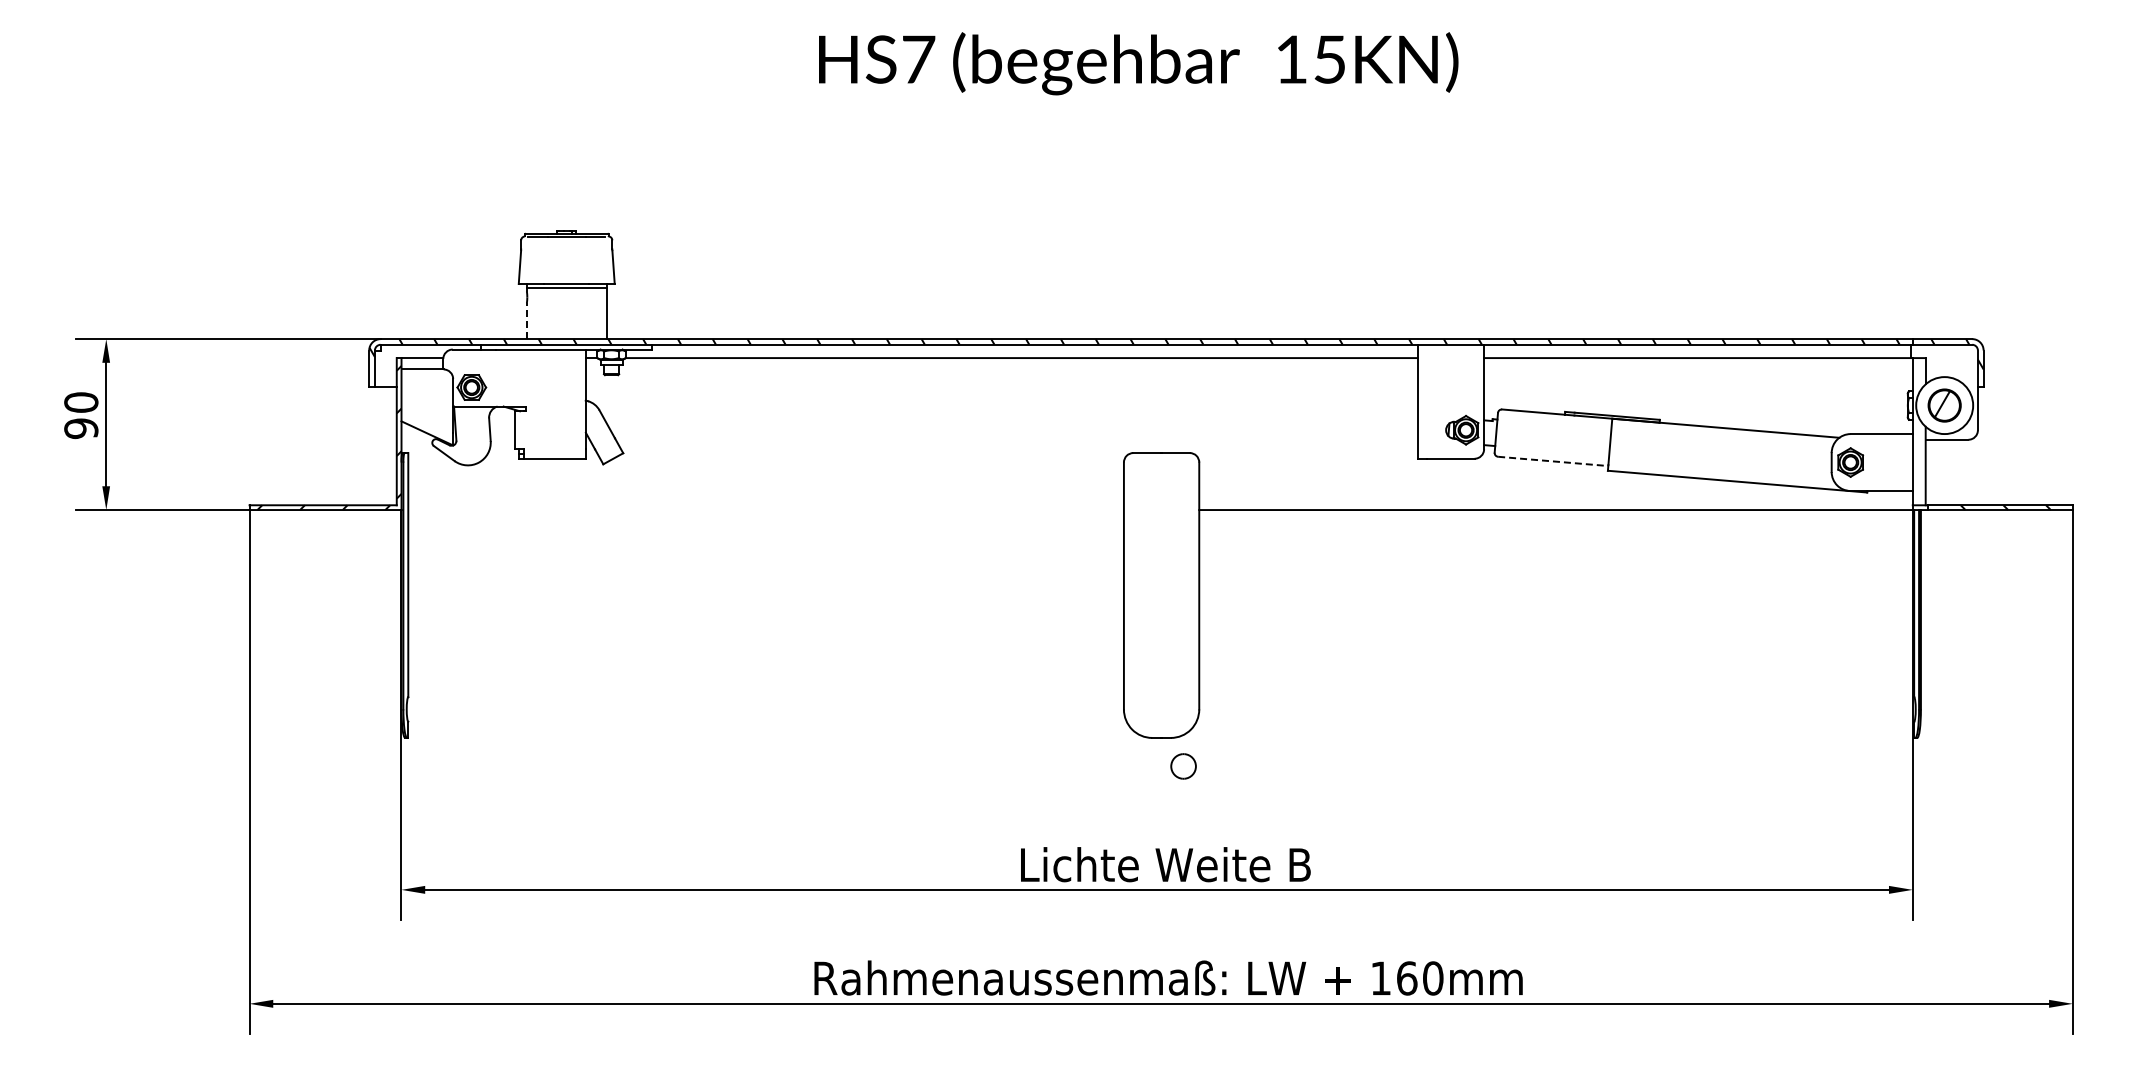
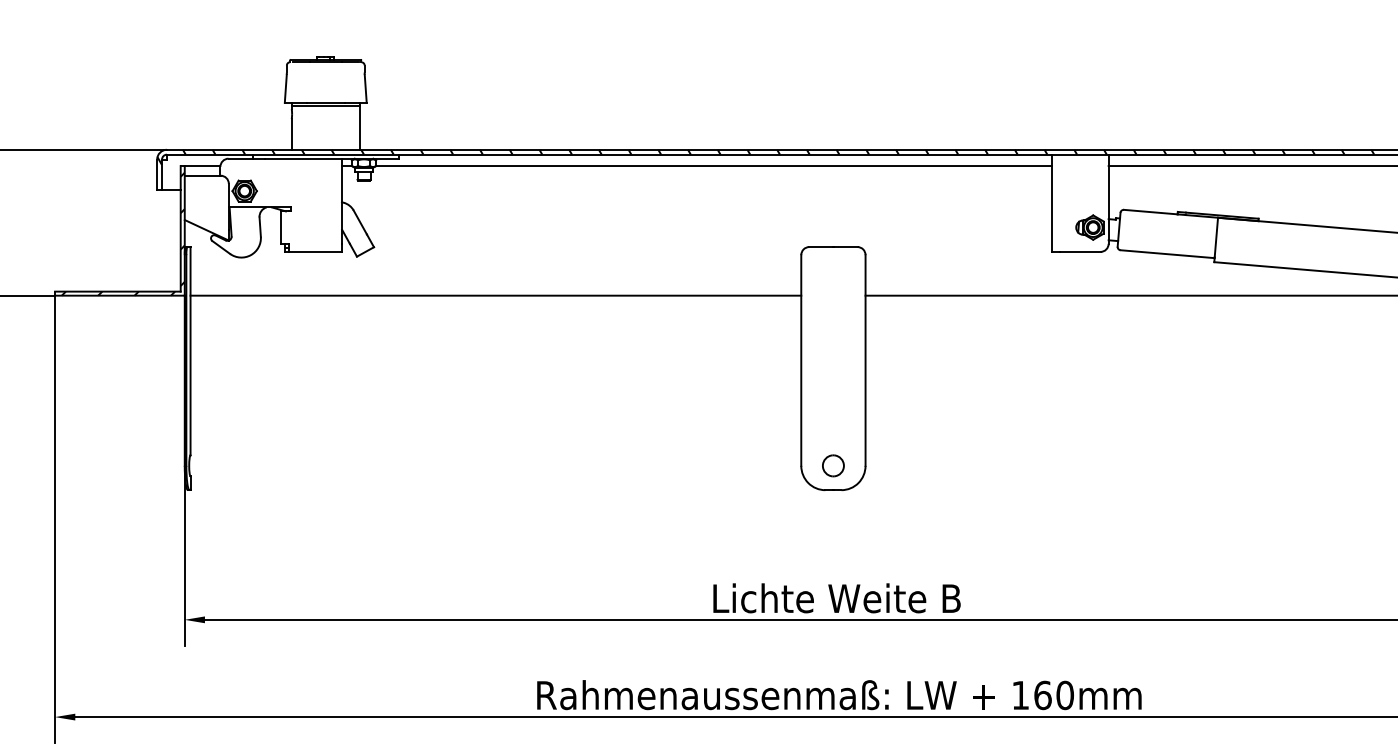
line: (526, 321) -> (291, 134), dashed -> solid
line: (1553, 461) -> (1167, 254), dashed -> solid
line: (765, 510) -> (495, 296), added
part: (1183, 766) -> (833, 465), moved

